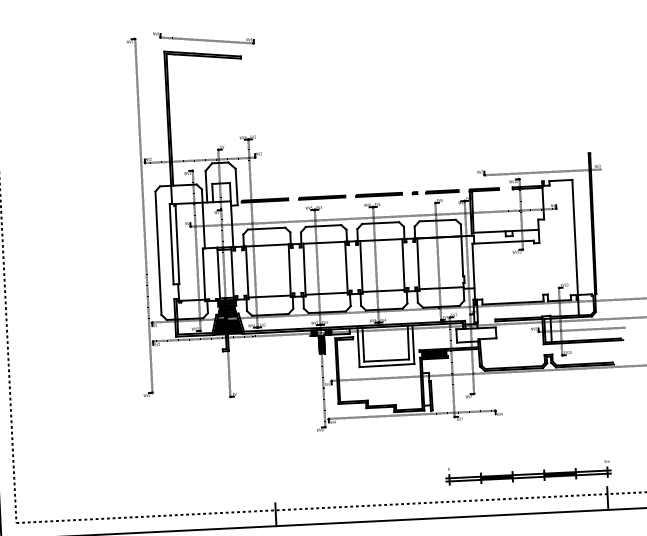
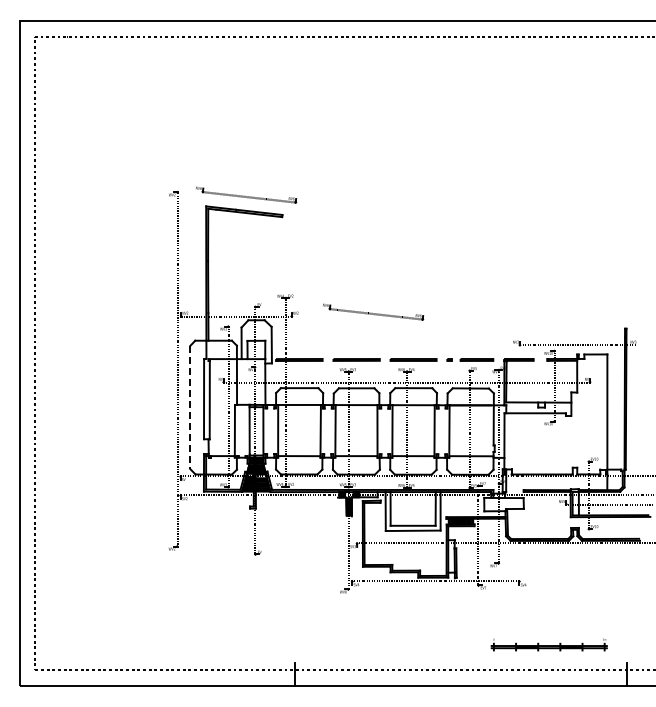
part: (336, 148) -> (373, 311), added
line: (158, 253) -> (190, 407), solid -> dashed
part: (528, 472) -> (549, 644), size x0.7

